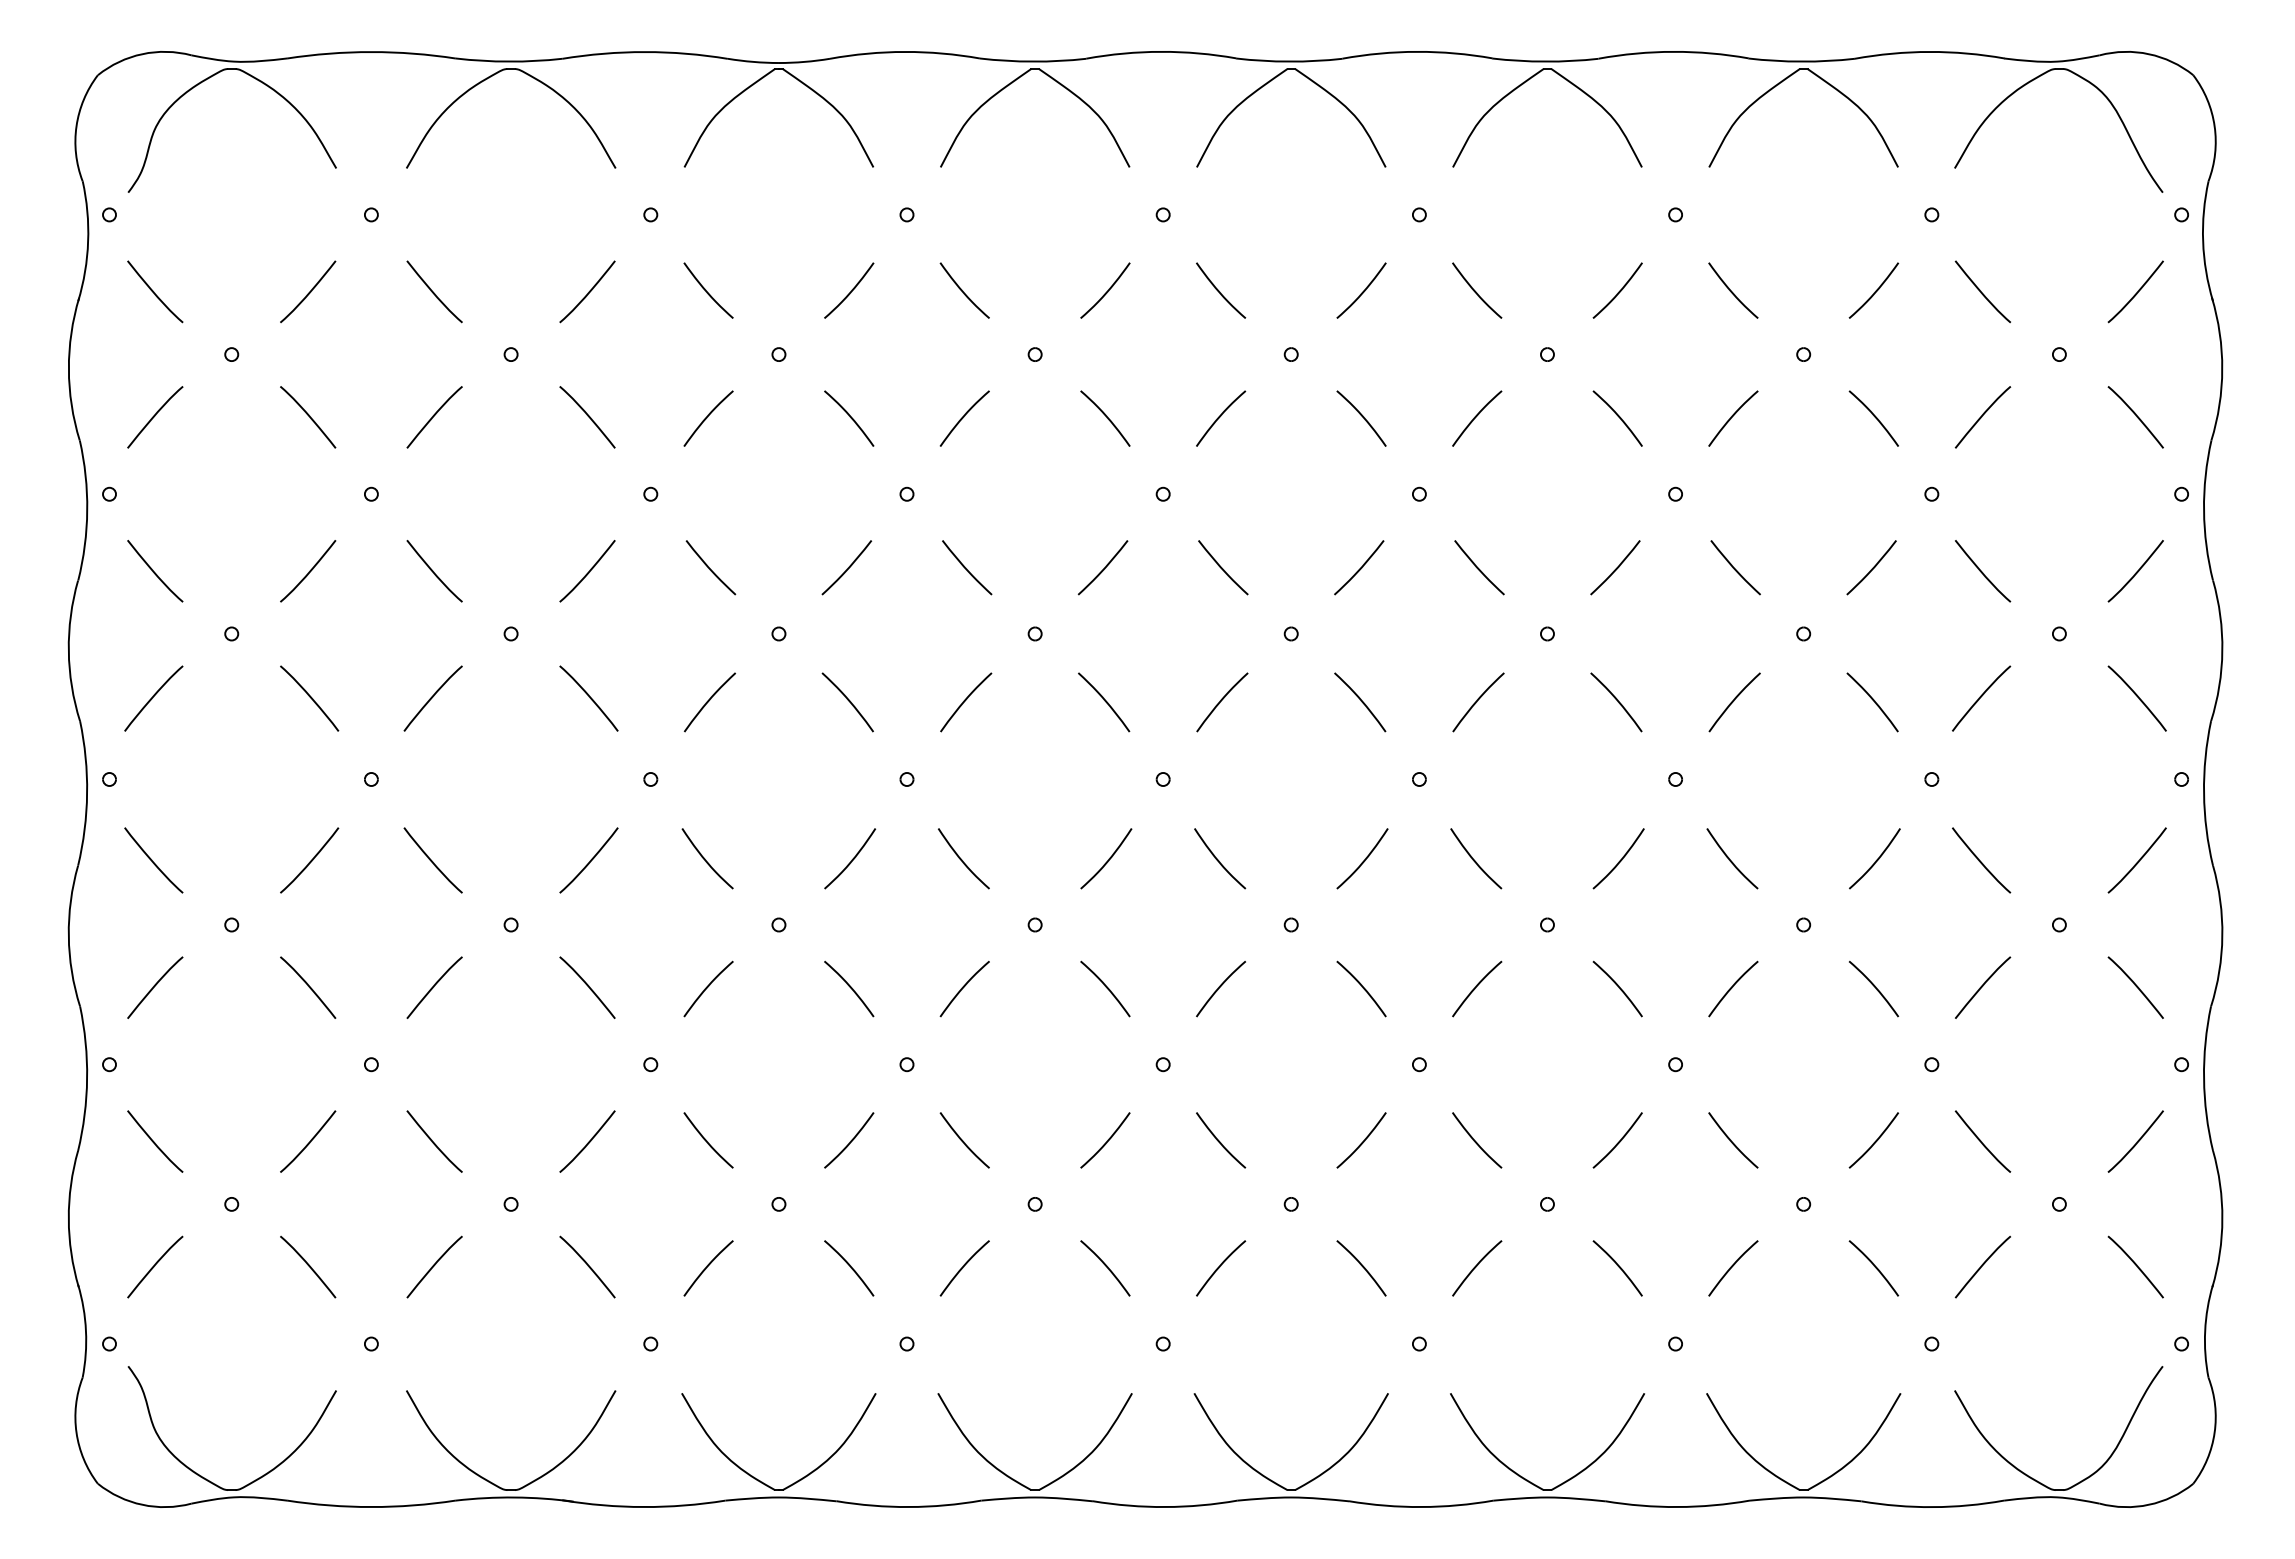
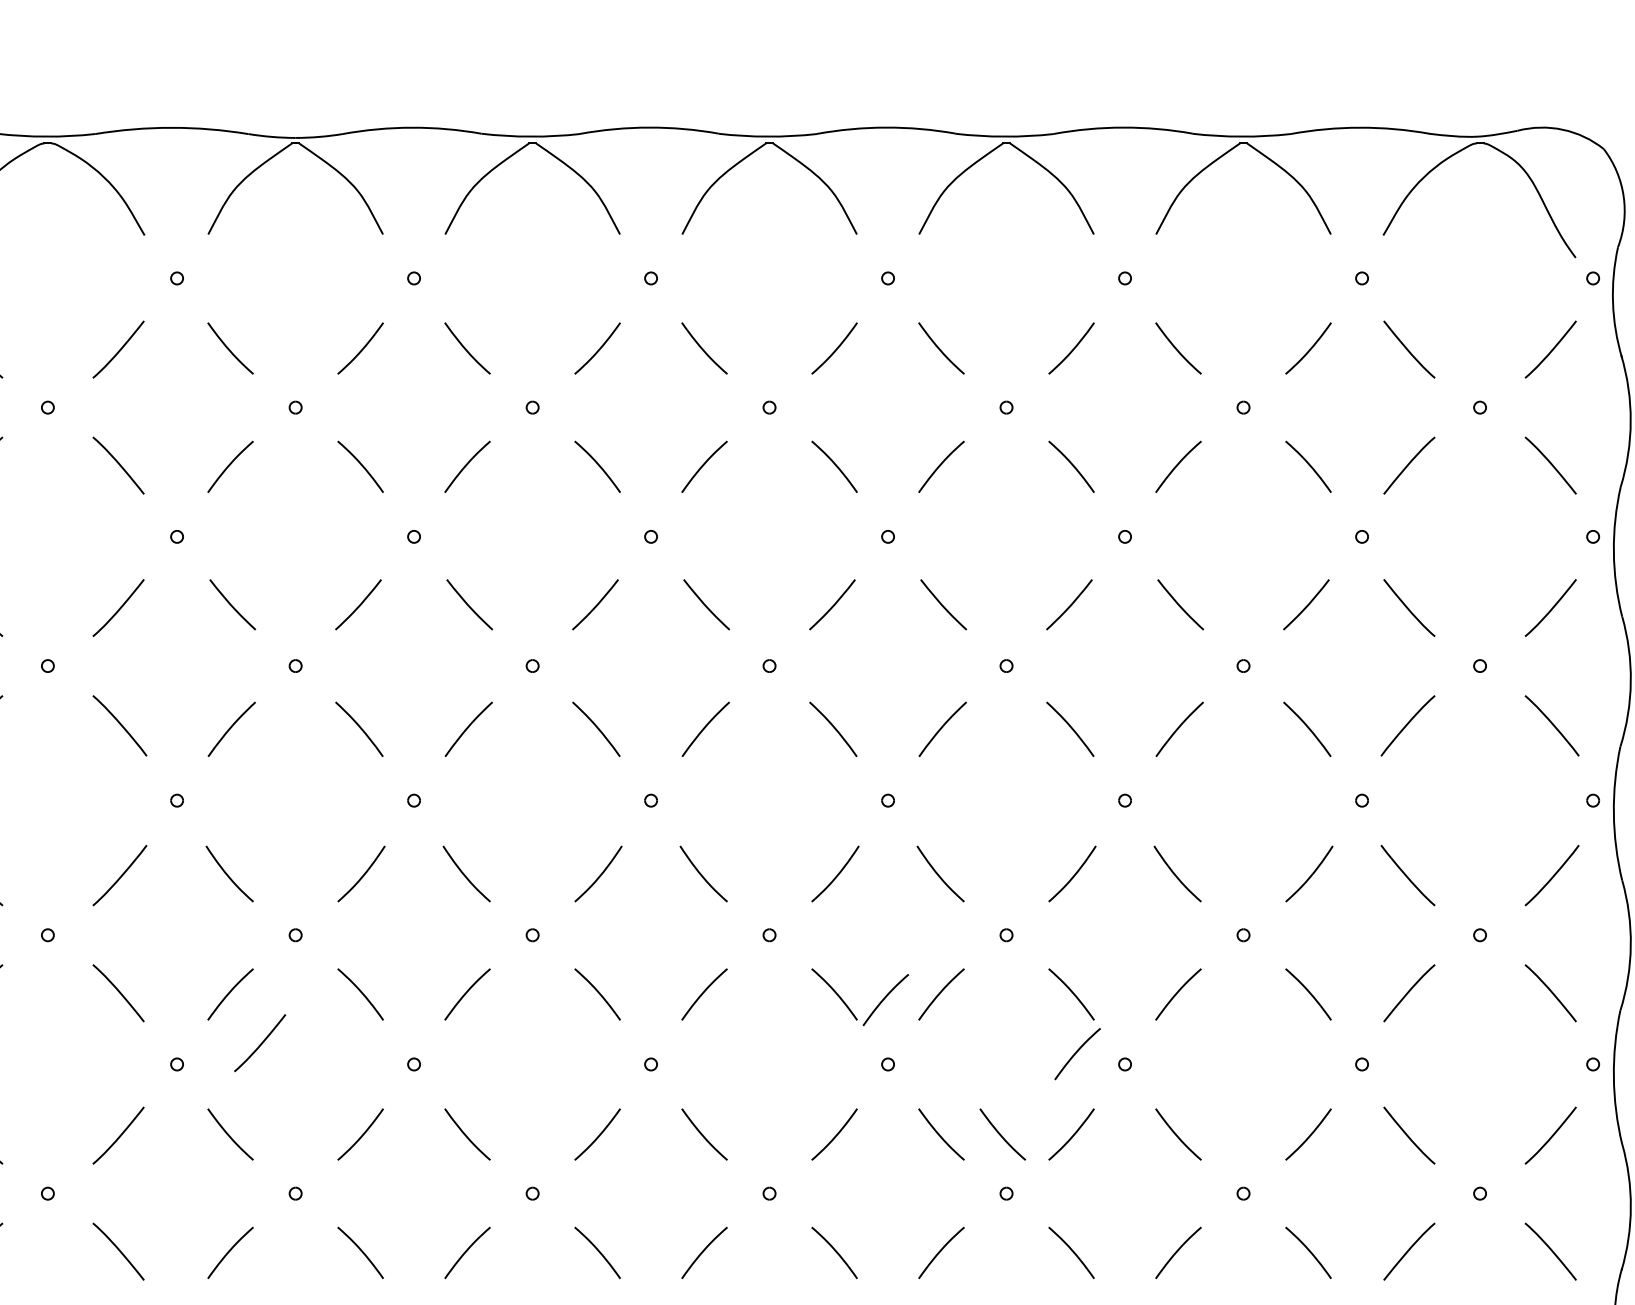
curve: (1415, 994) -> (884, 999), added
curve: (741, 1041) -> (261, 1043), added
curve: (1623, 1052) -> (1076, 1053), added
curve: (1542, 1141) -> (1001, 1135), added

